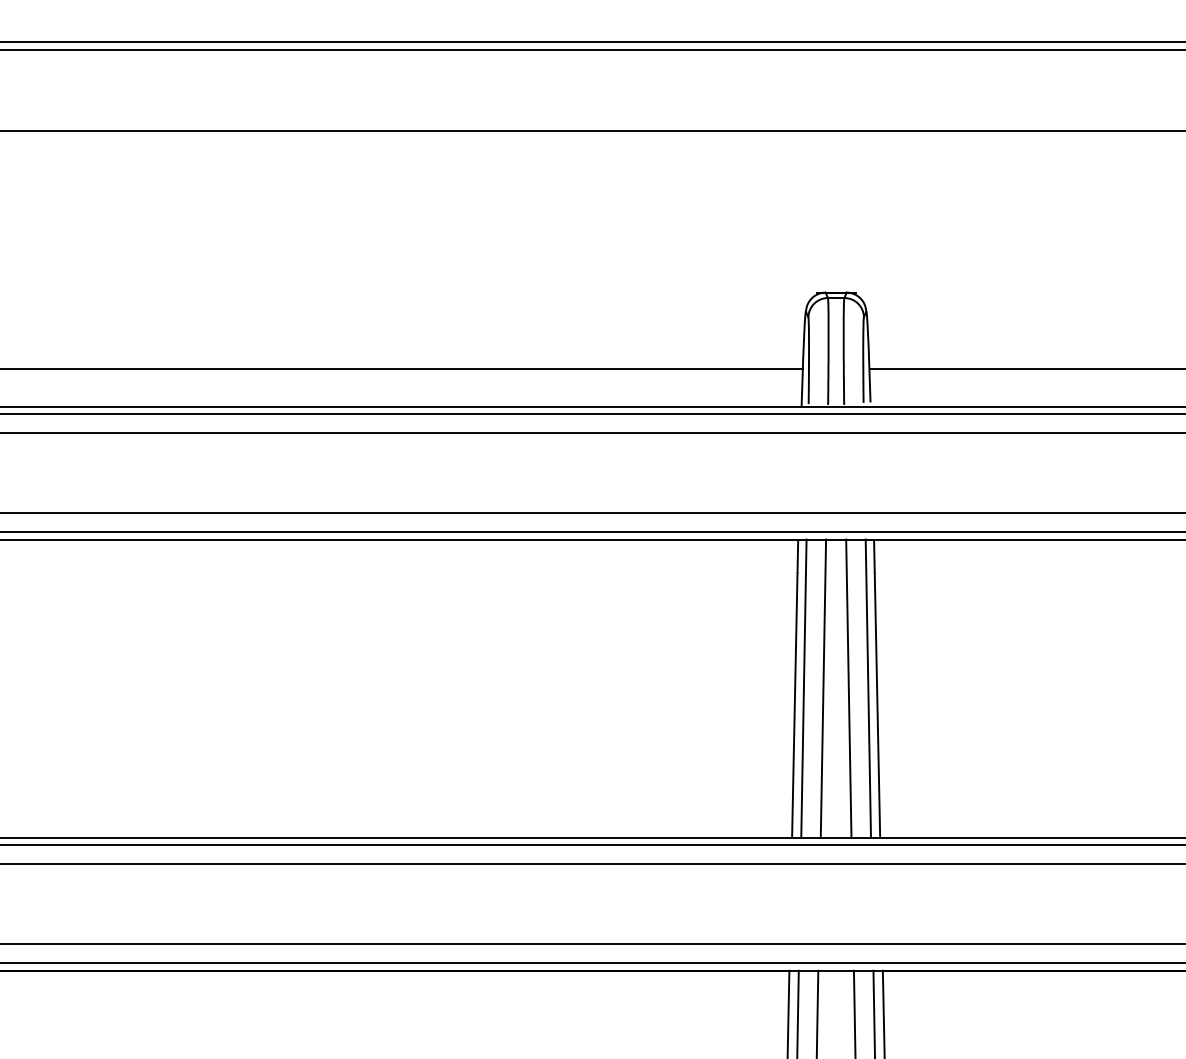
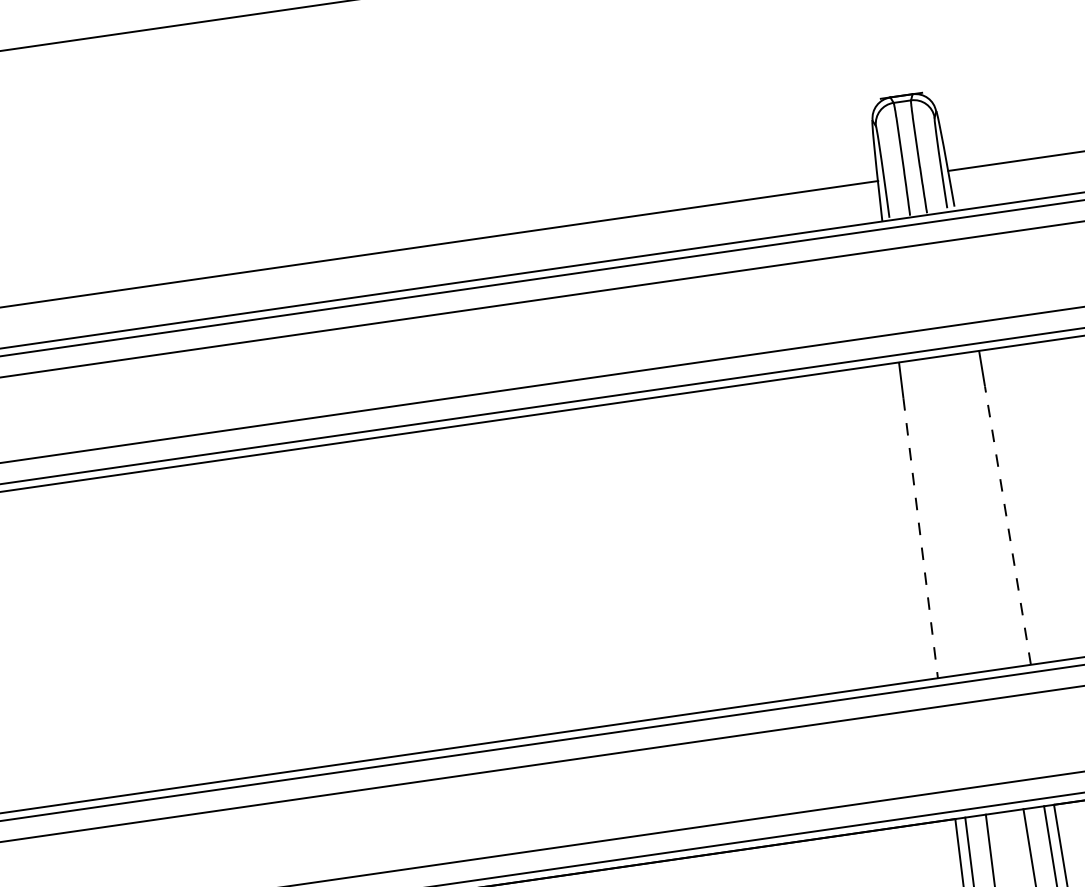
line: (803, 688) -> (927, 518), removed
line: (823, 688) -> (948, 515), removed
line: (848, 688) -> (974, 512), removed
line: (868, 688) -> (995, 508), removed
line: (877, 705) -> (1007, 525), solid -> dashed
line: (794, 706) -> (920, 539), solid -> dashed

